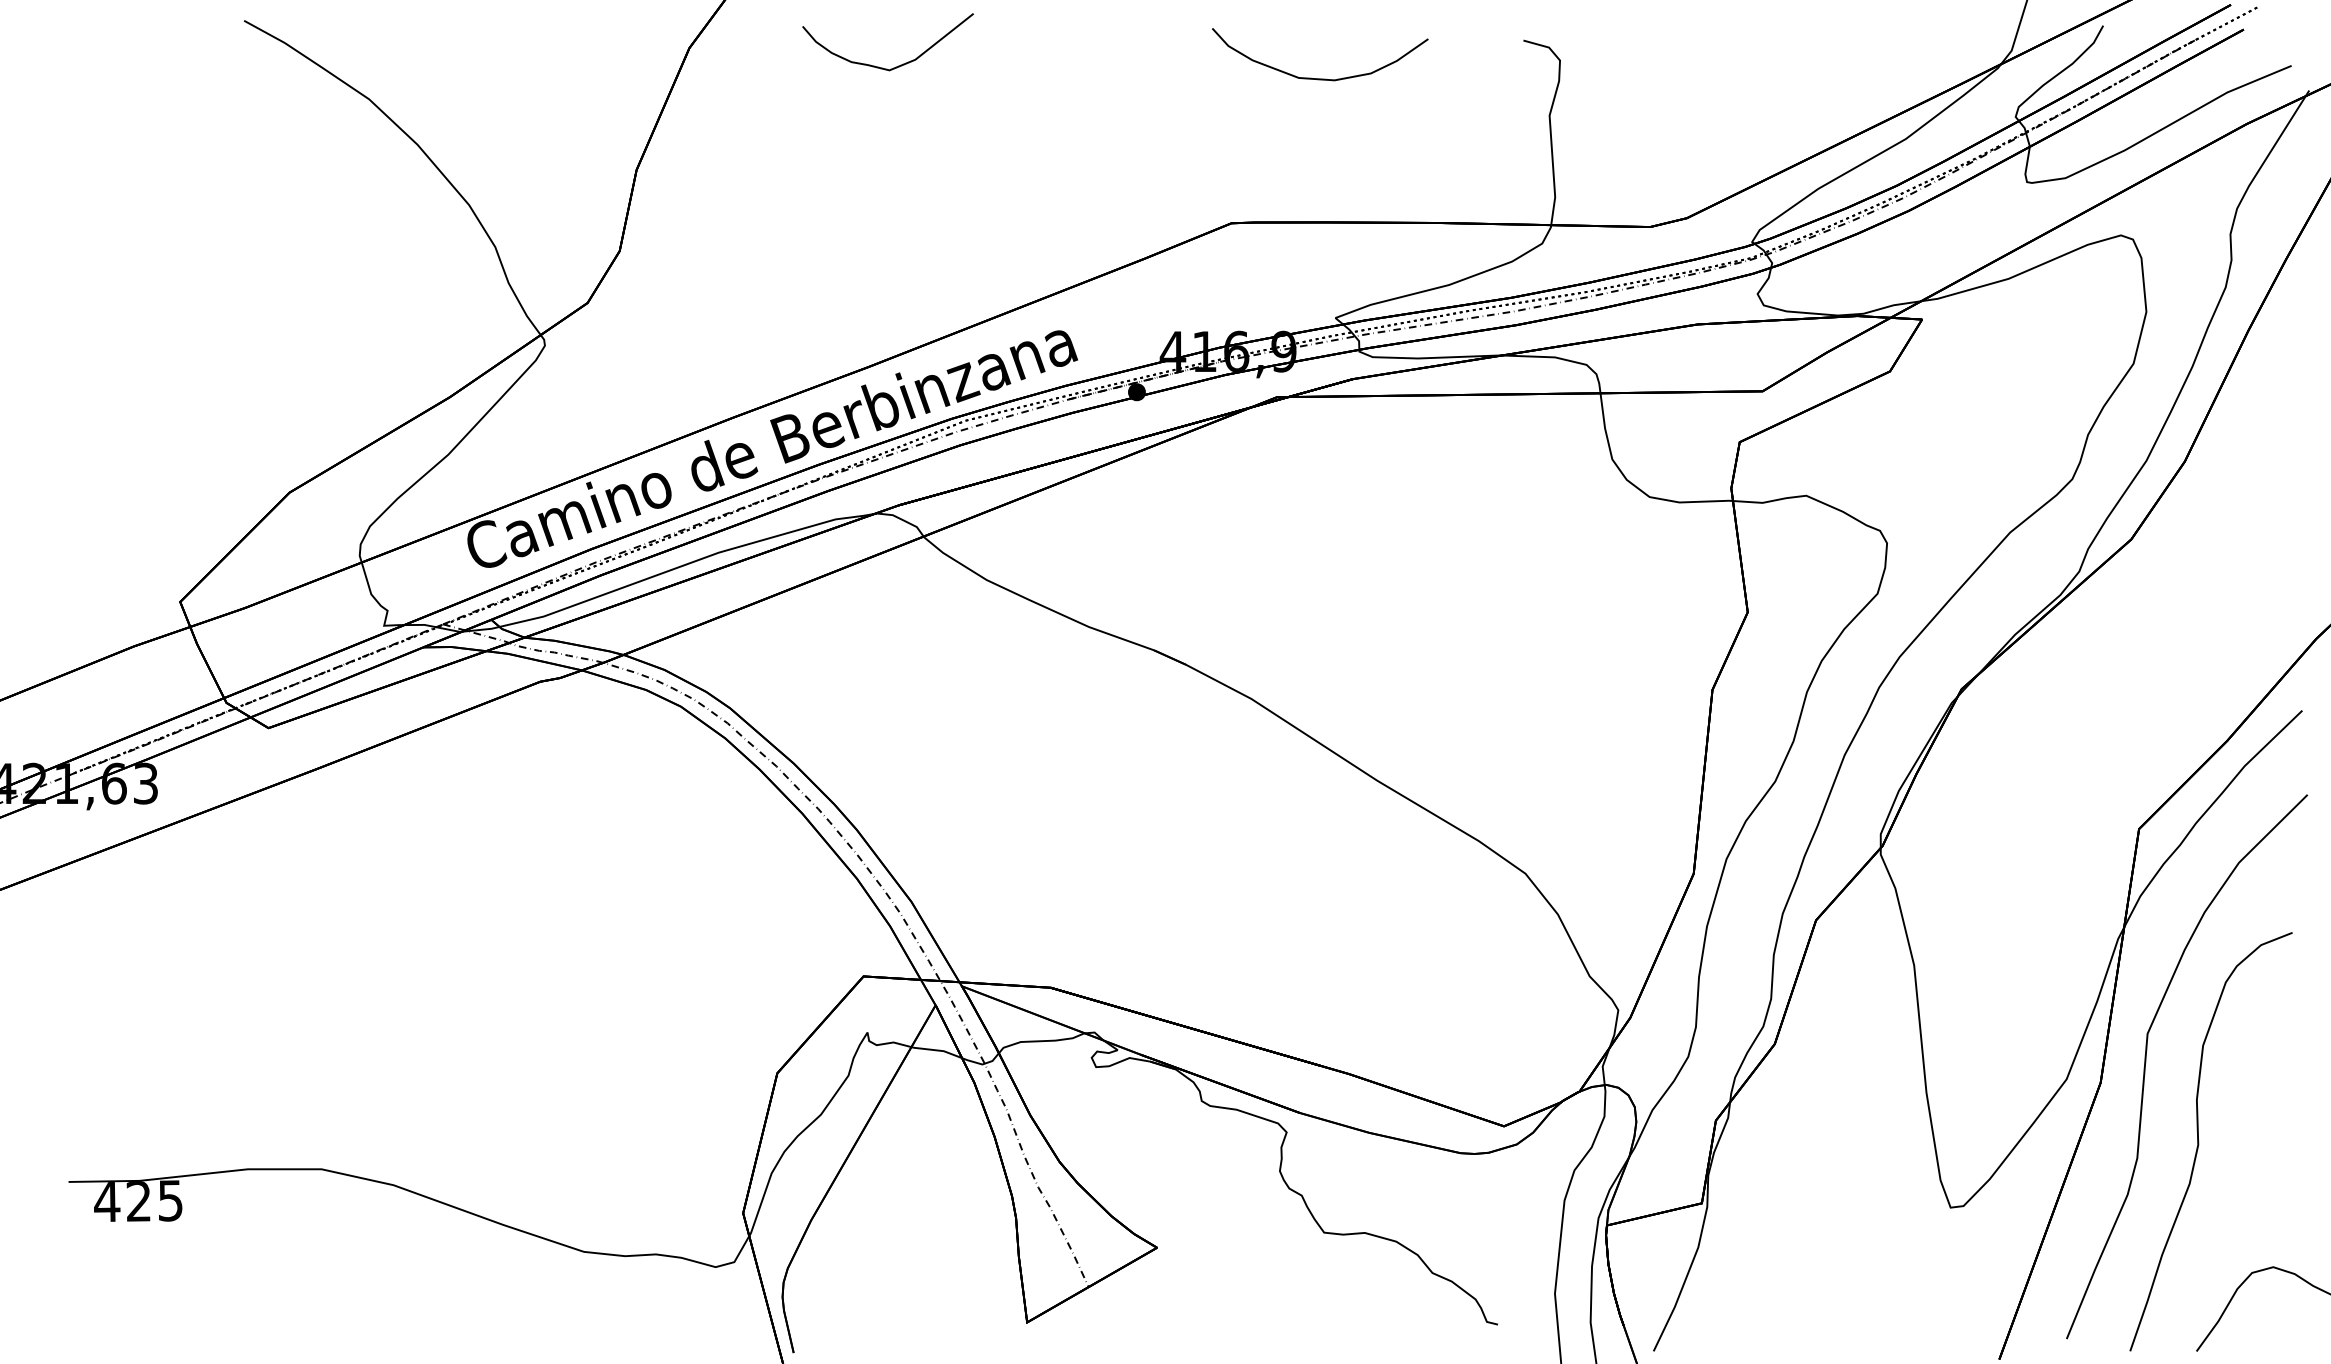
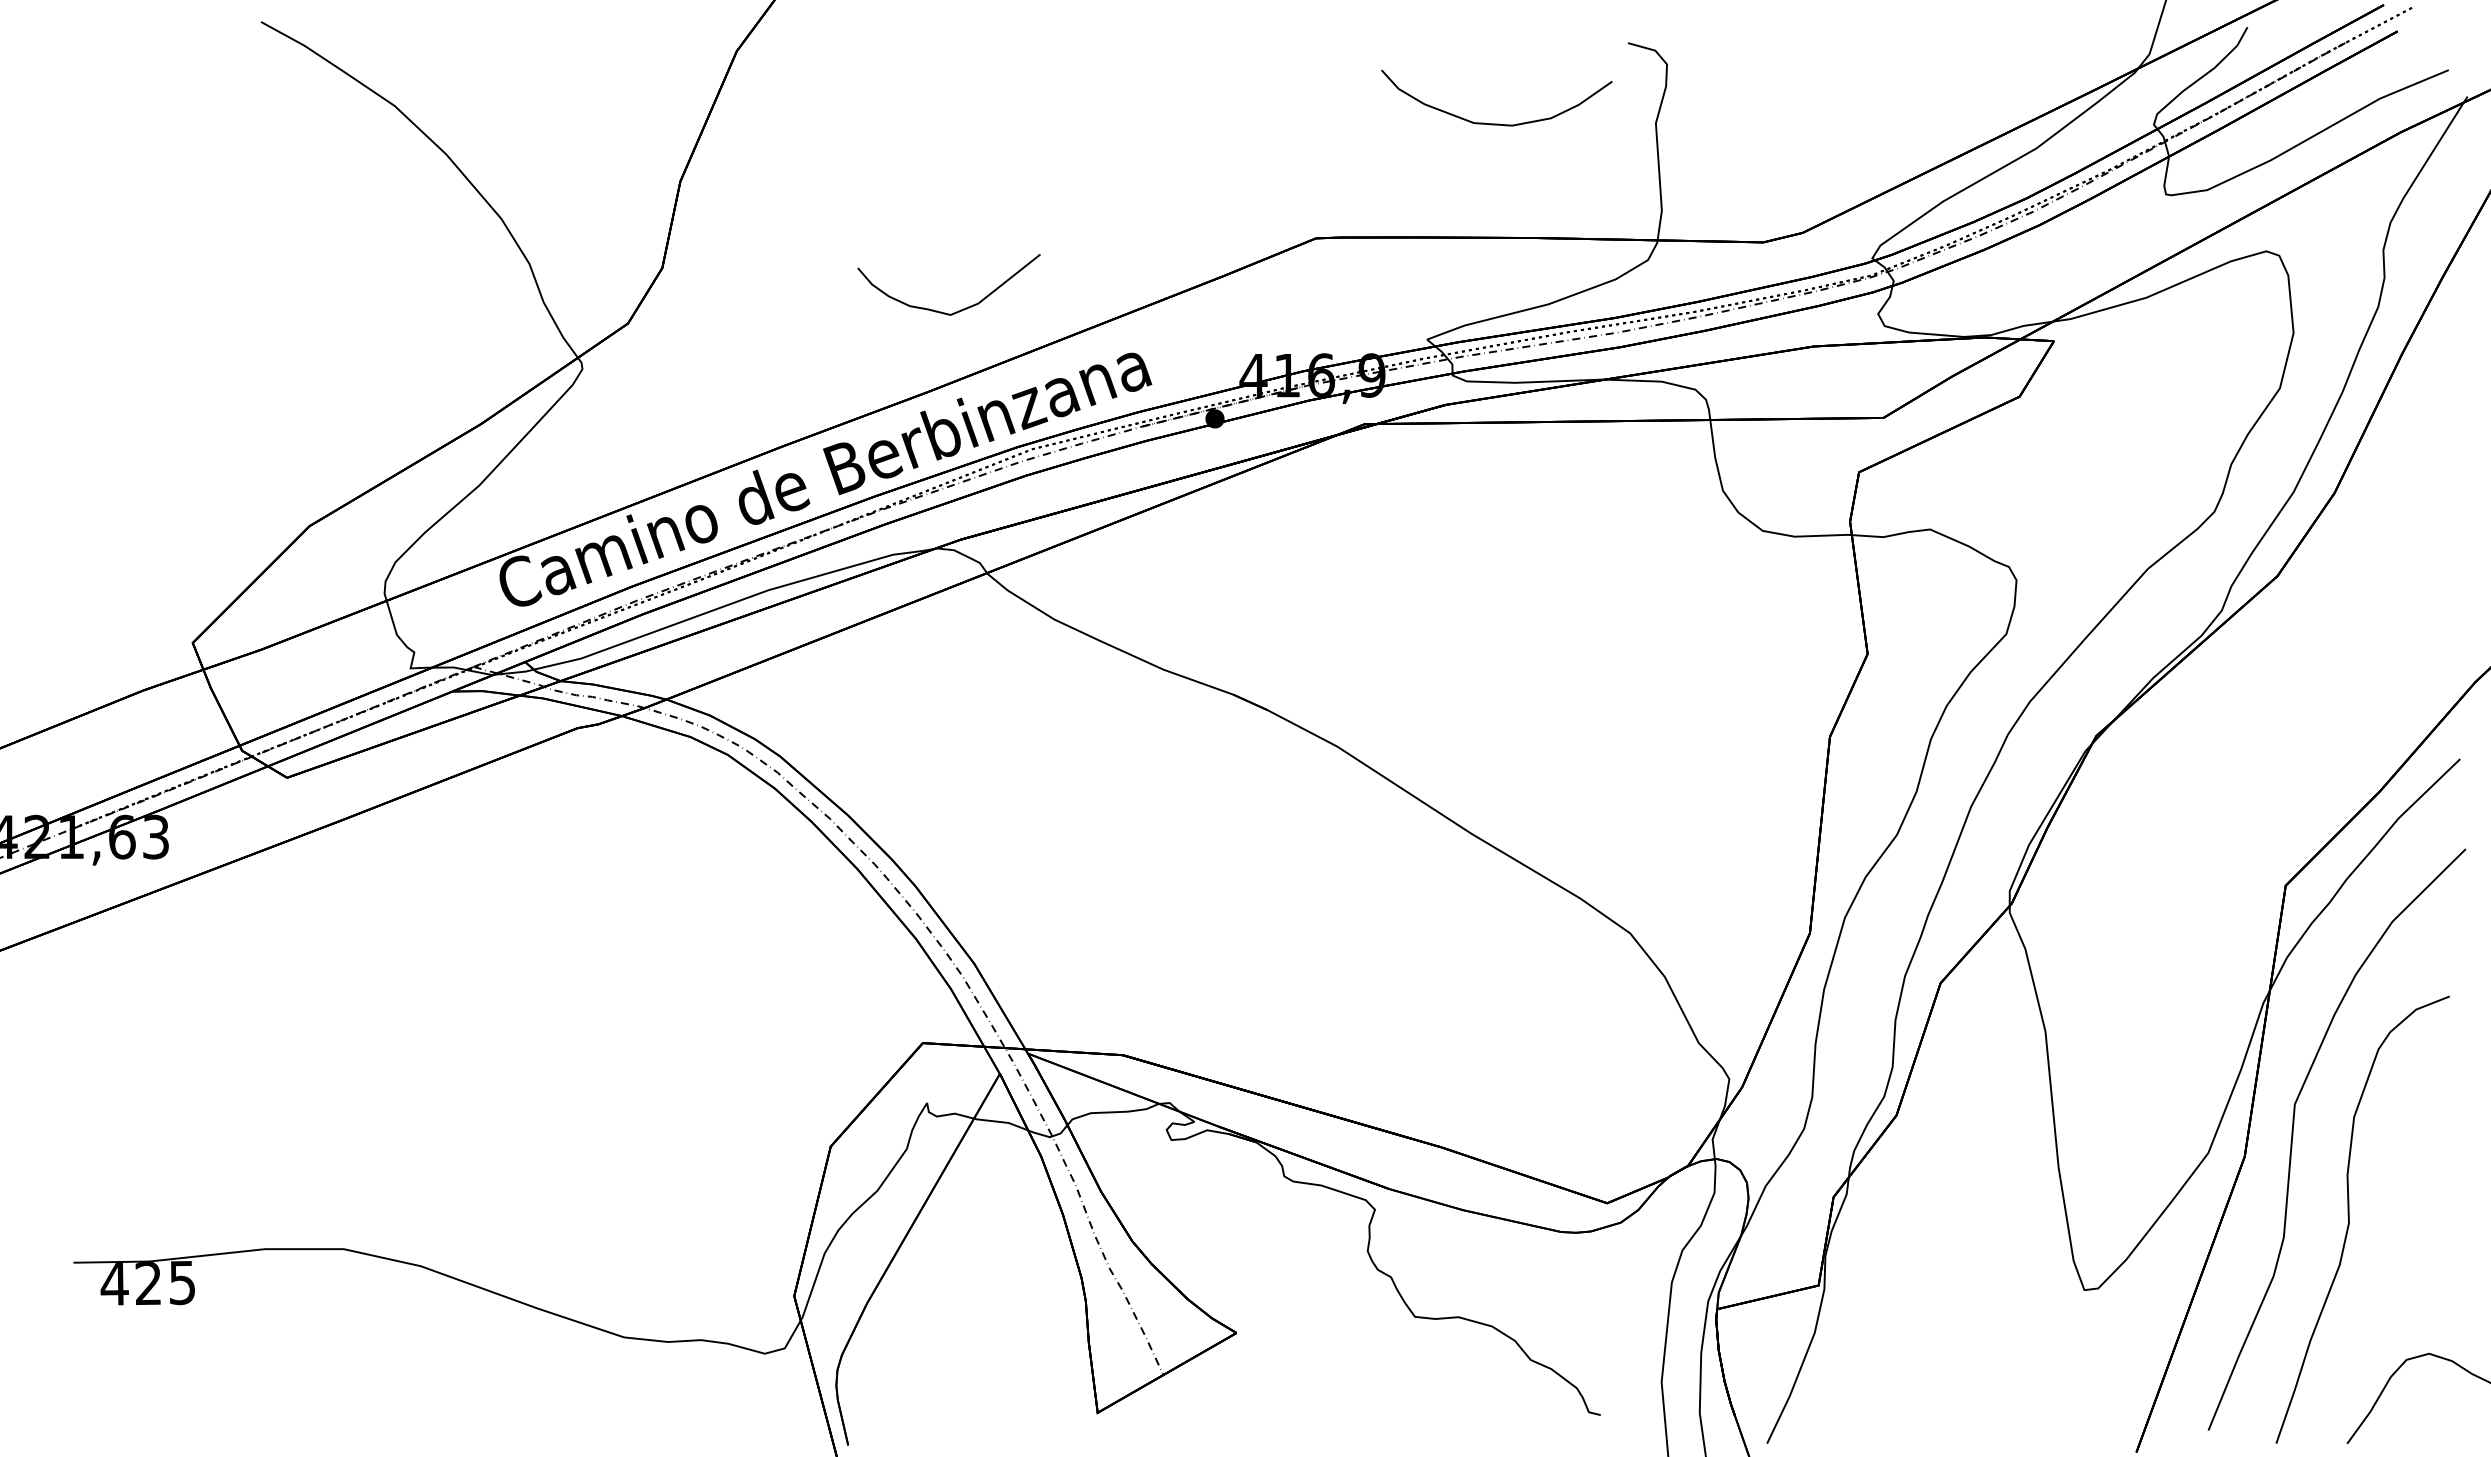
curve: (896, 66) -> (958, 310), moved
curve: (1319, 78) -> (1496, 123), moved

